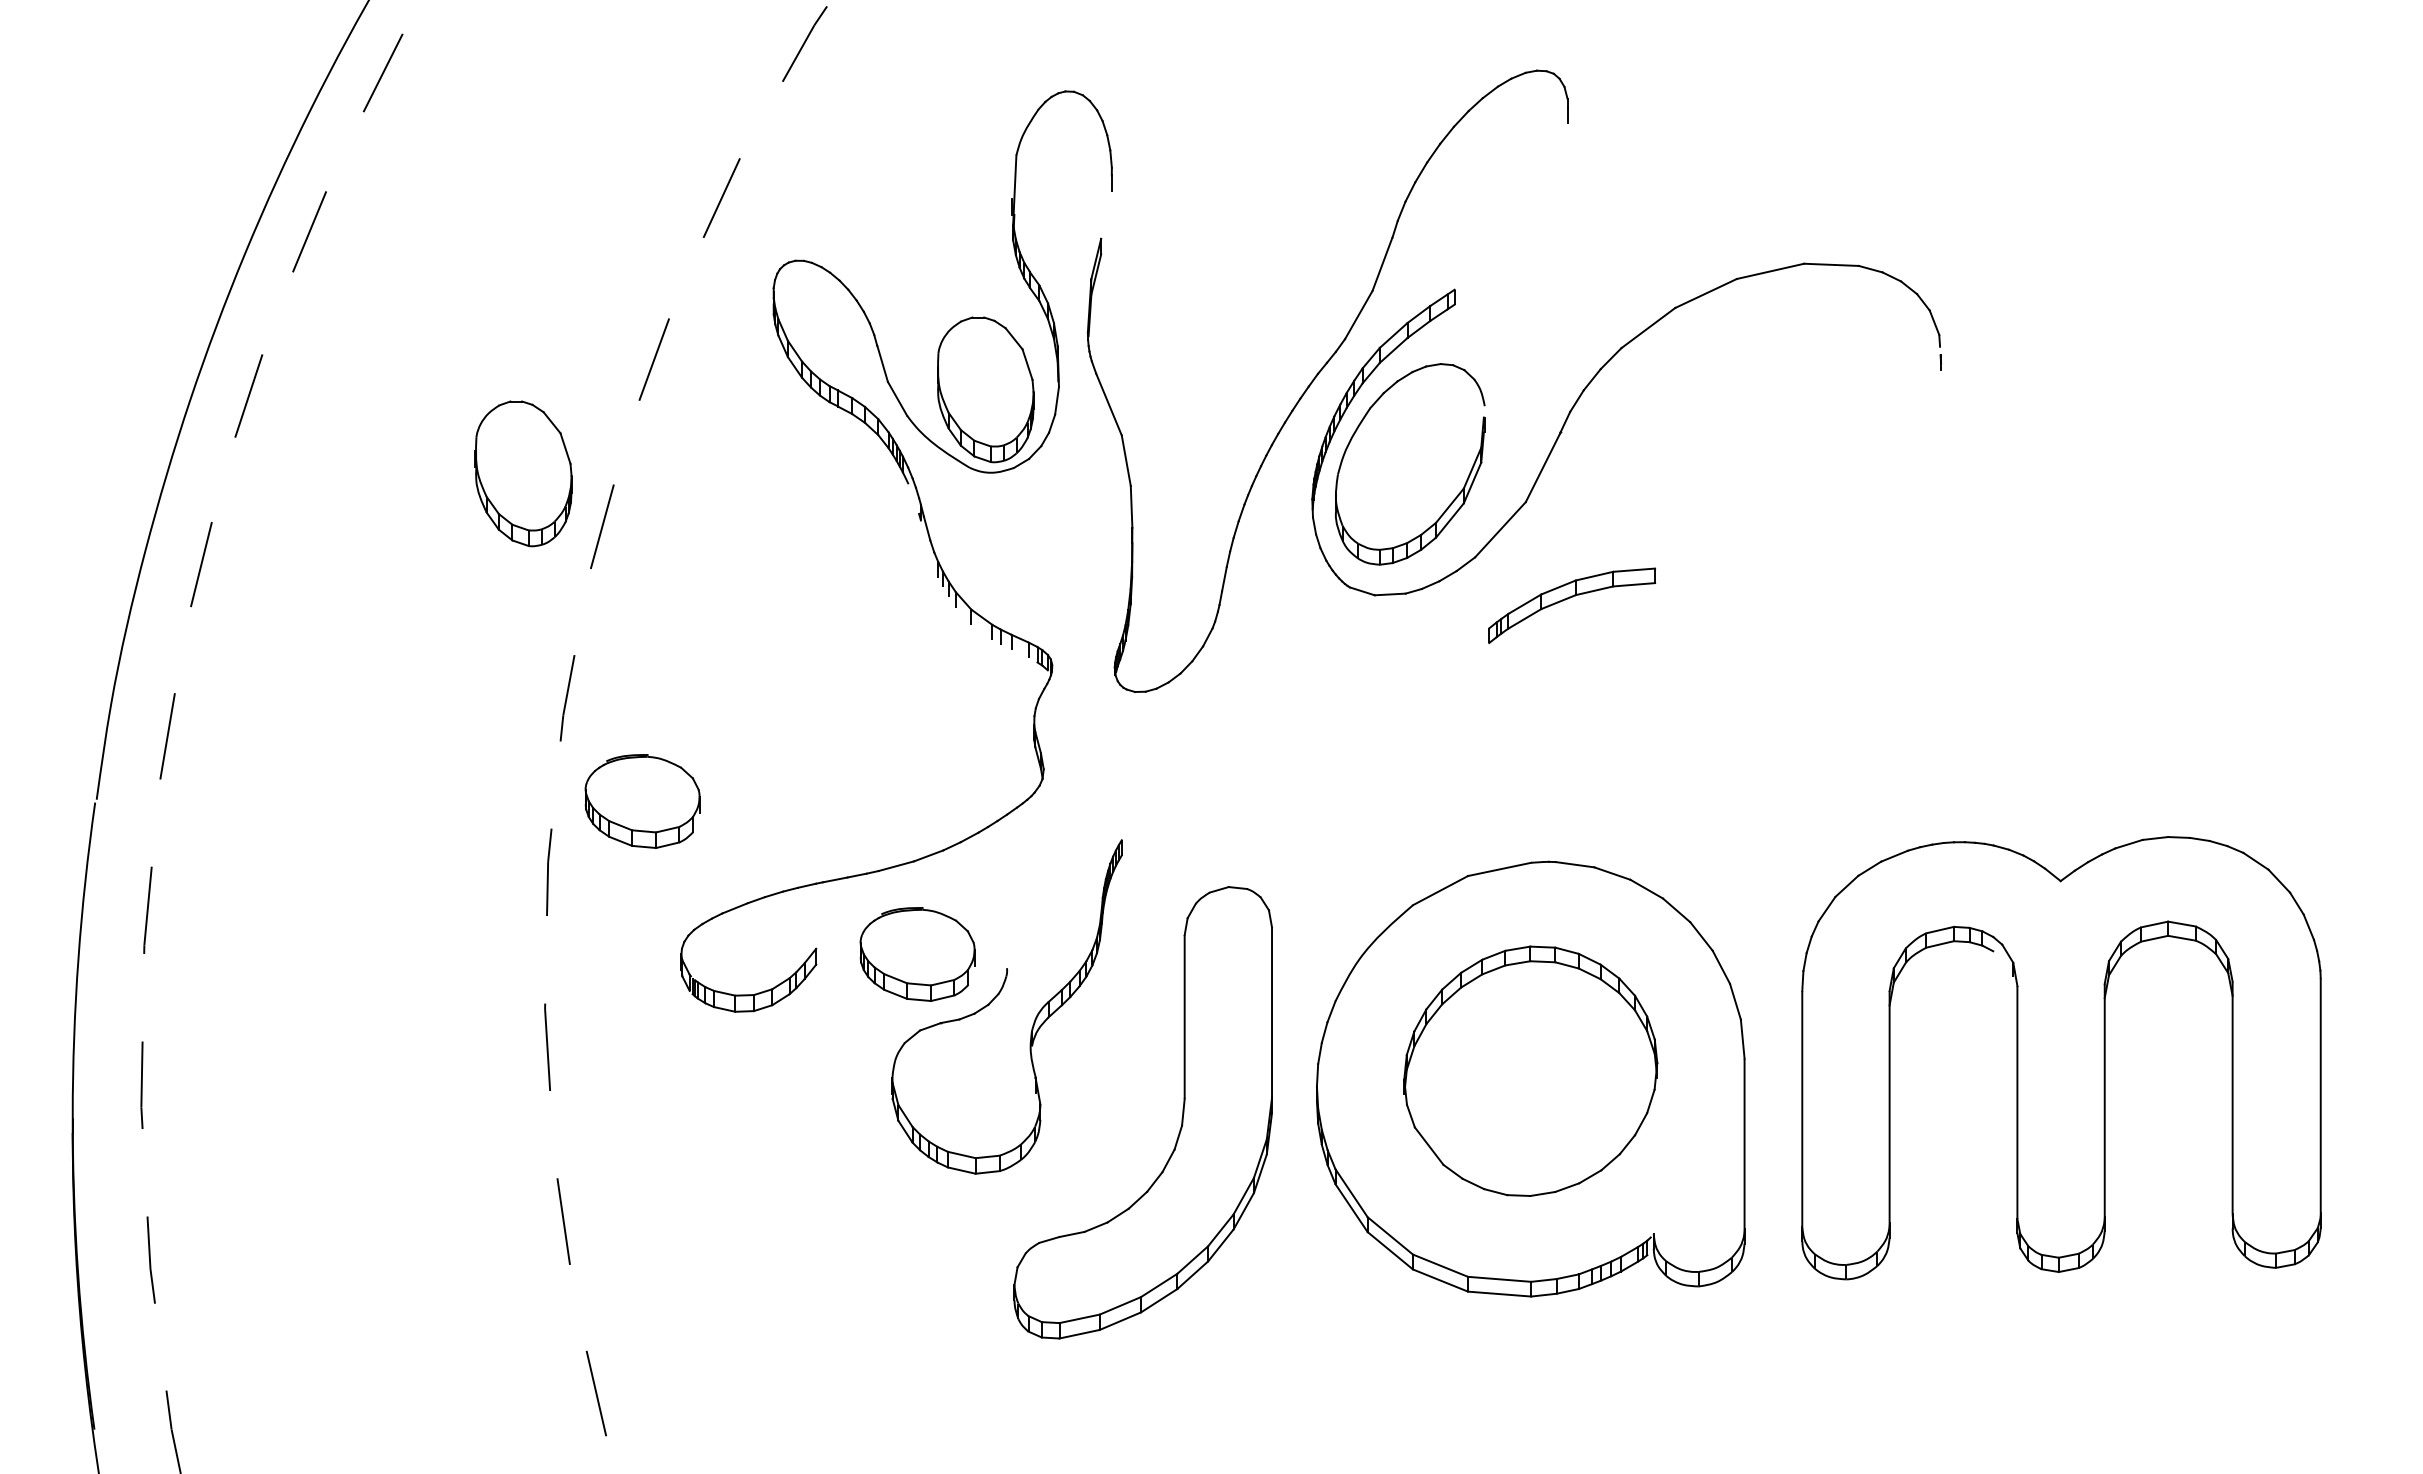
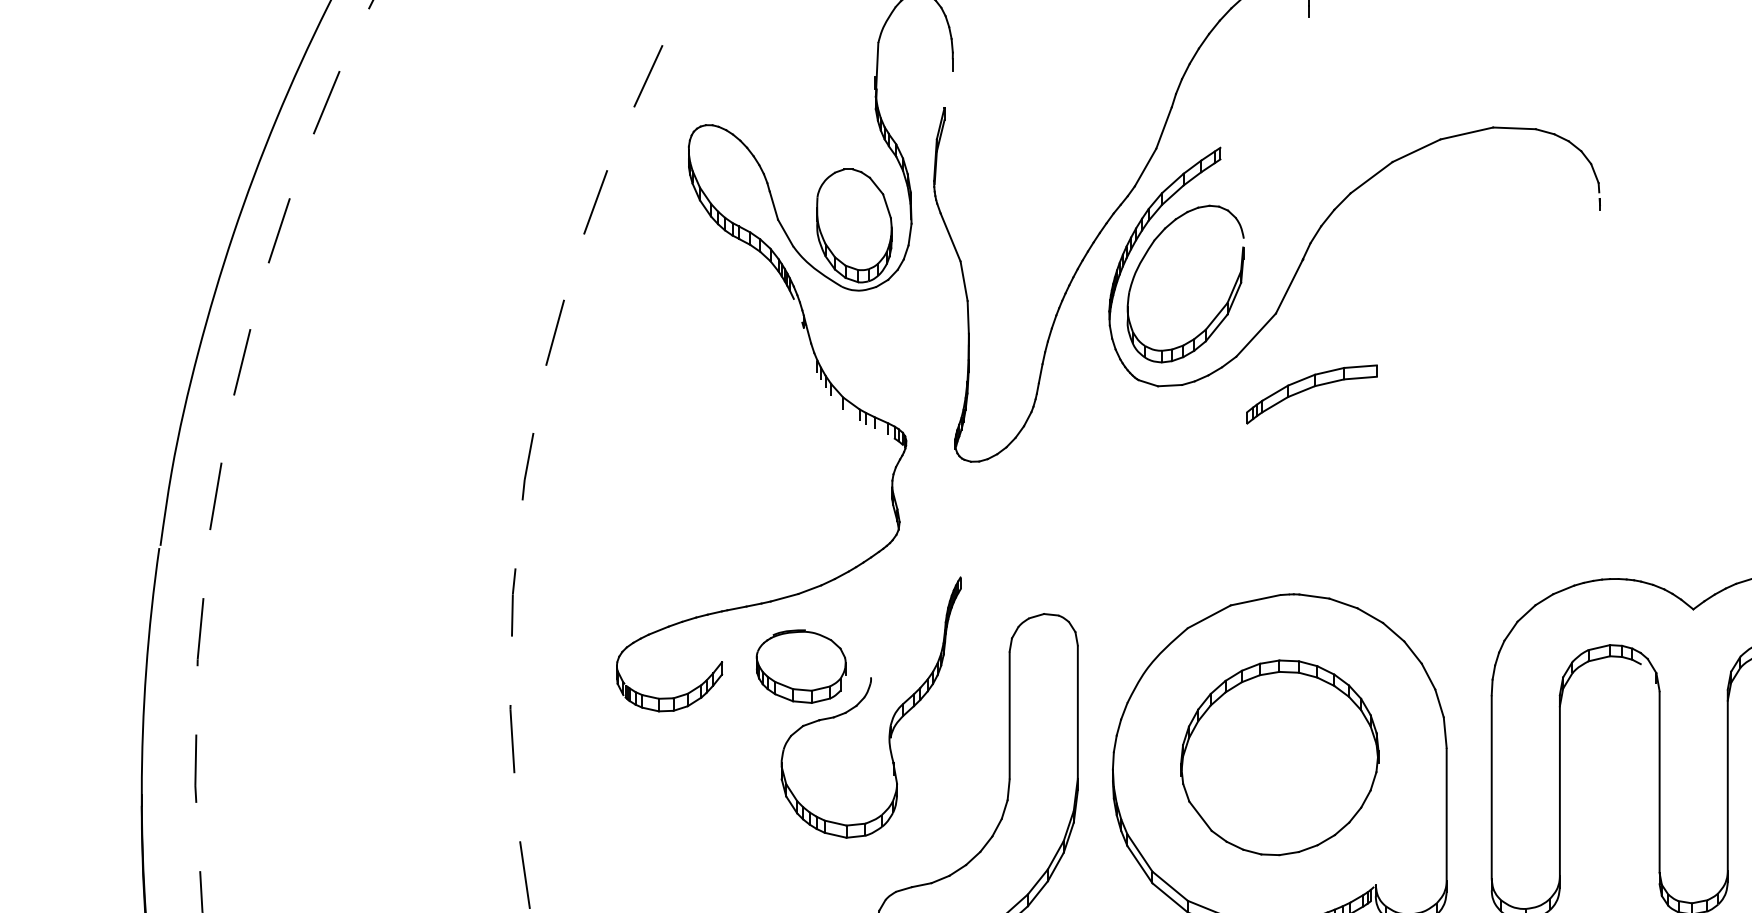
part: (523, 473) -> (493, 291), removed
part: (642, 801) -> (586, 547), removed

